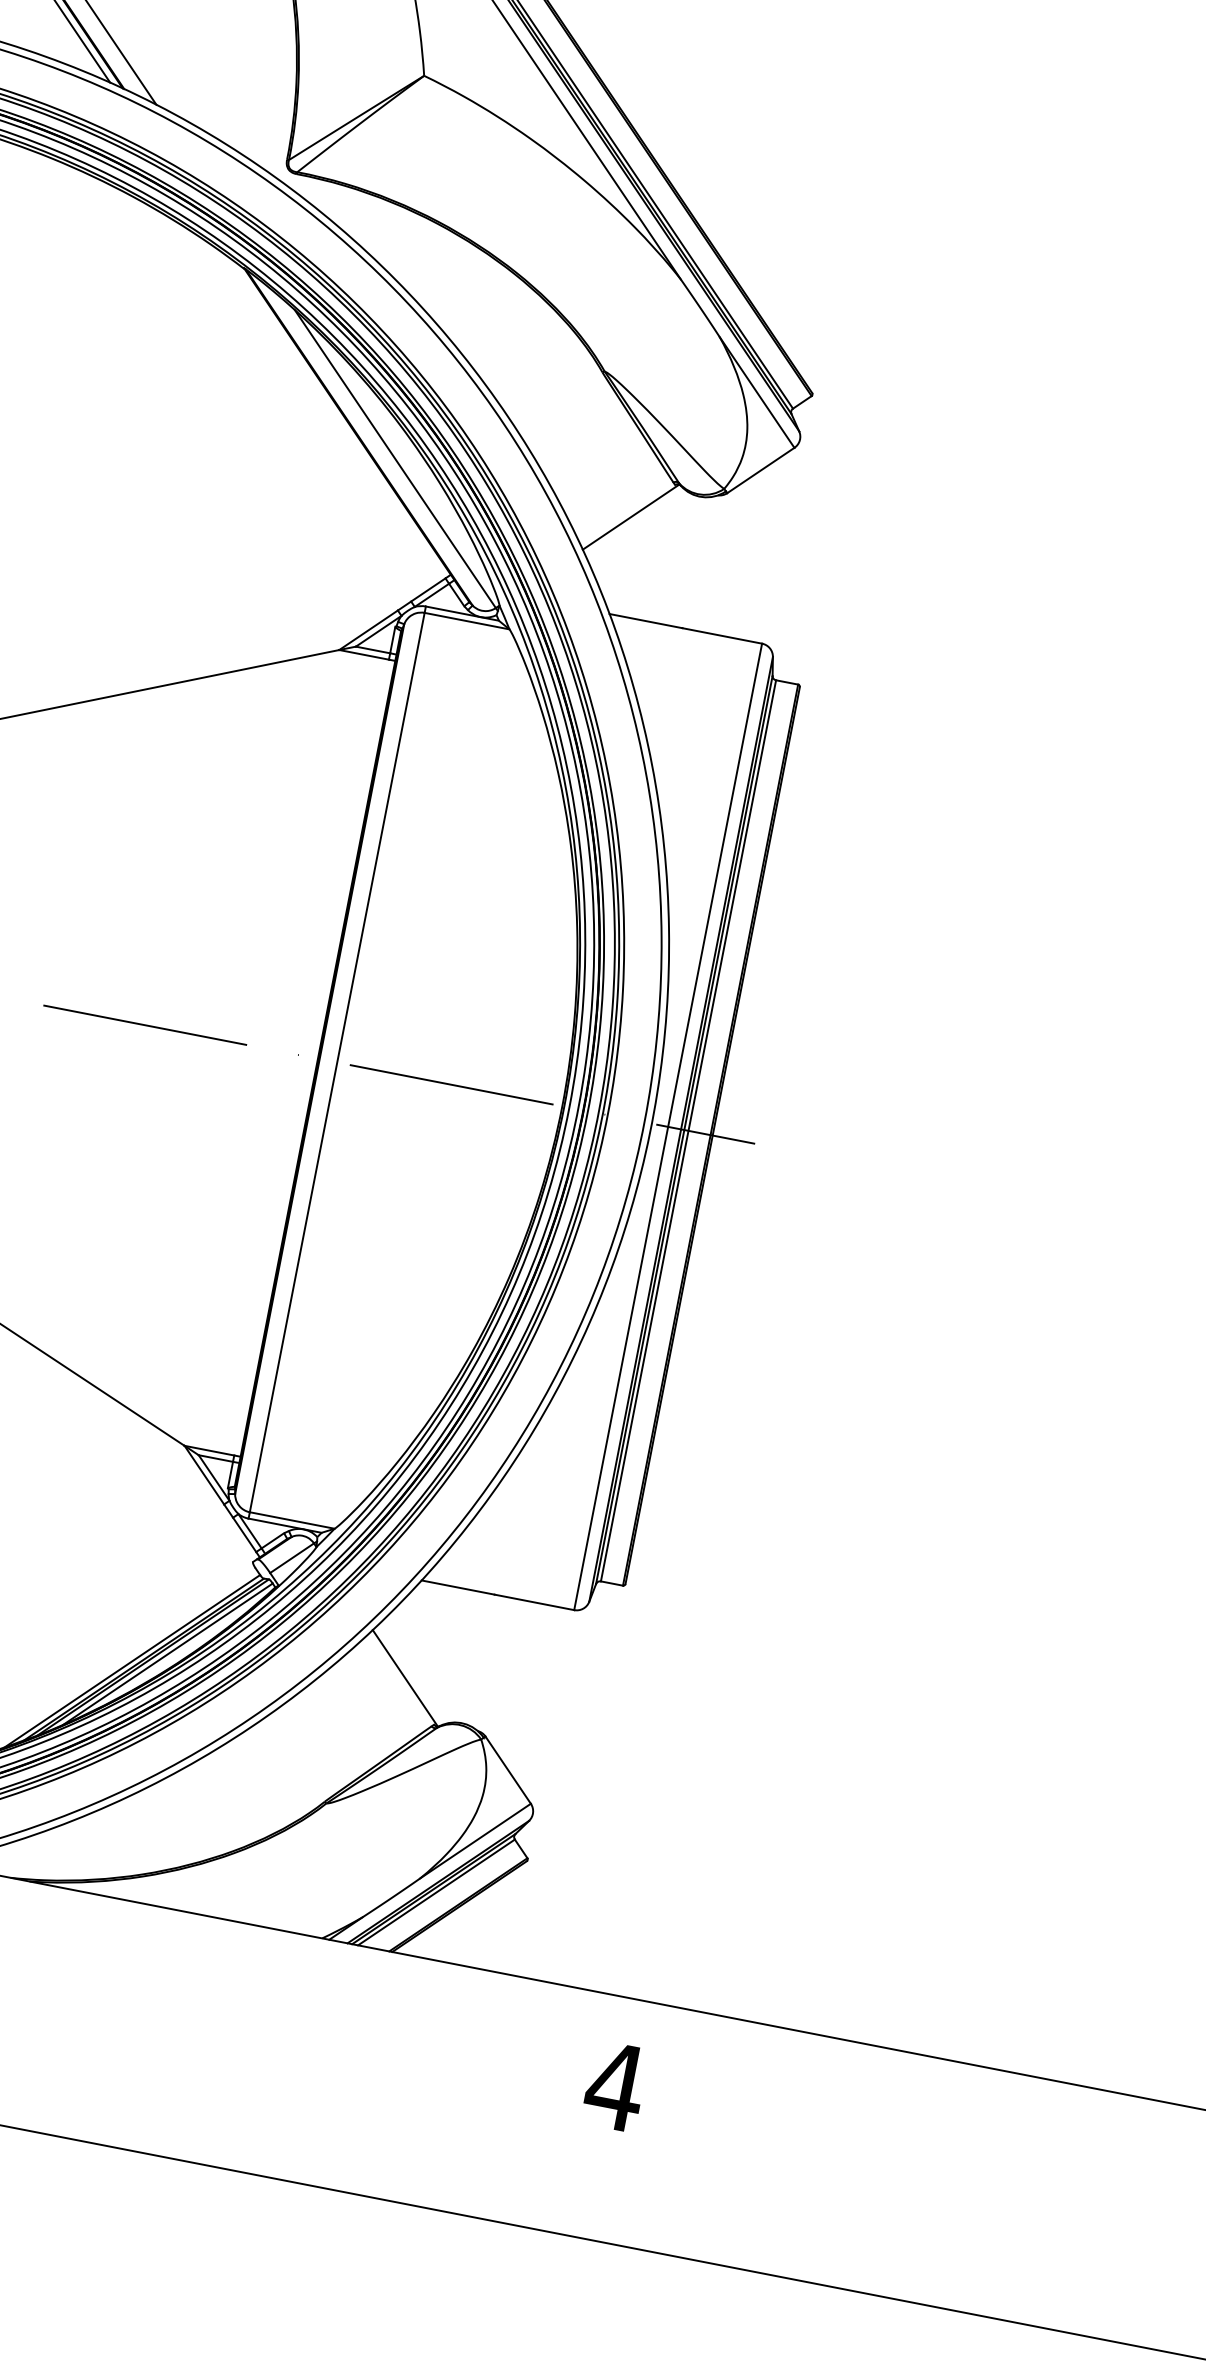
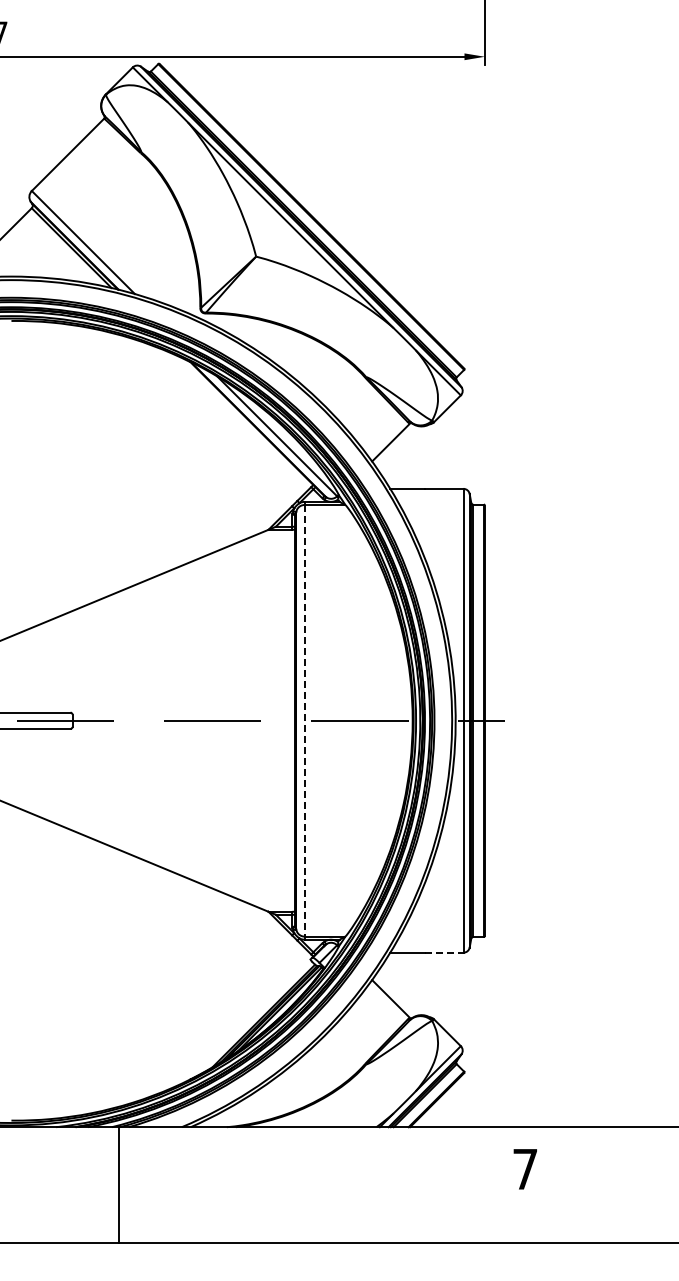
line: (336, 1061) -> (304, 720), solid -> dashed
line: (534, 1601) -> (444, 952), solid -> dashed
text: (615, 2086) -> (525, 1169), 4 -> 7

